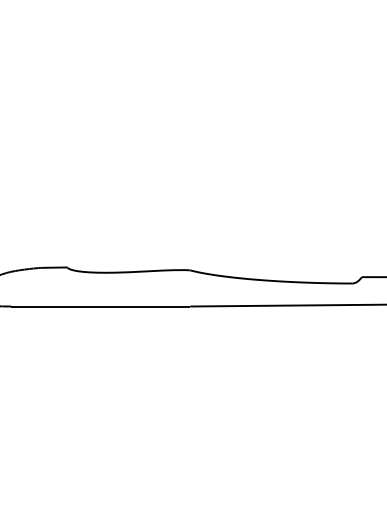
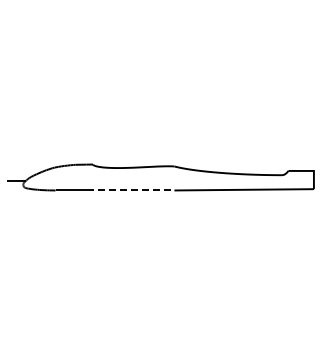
line: (124, 306) -> (130, 190), solid -> dashed

